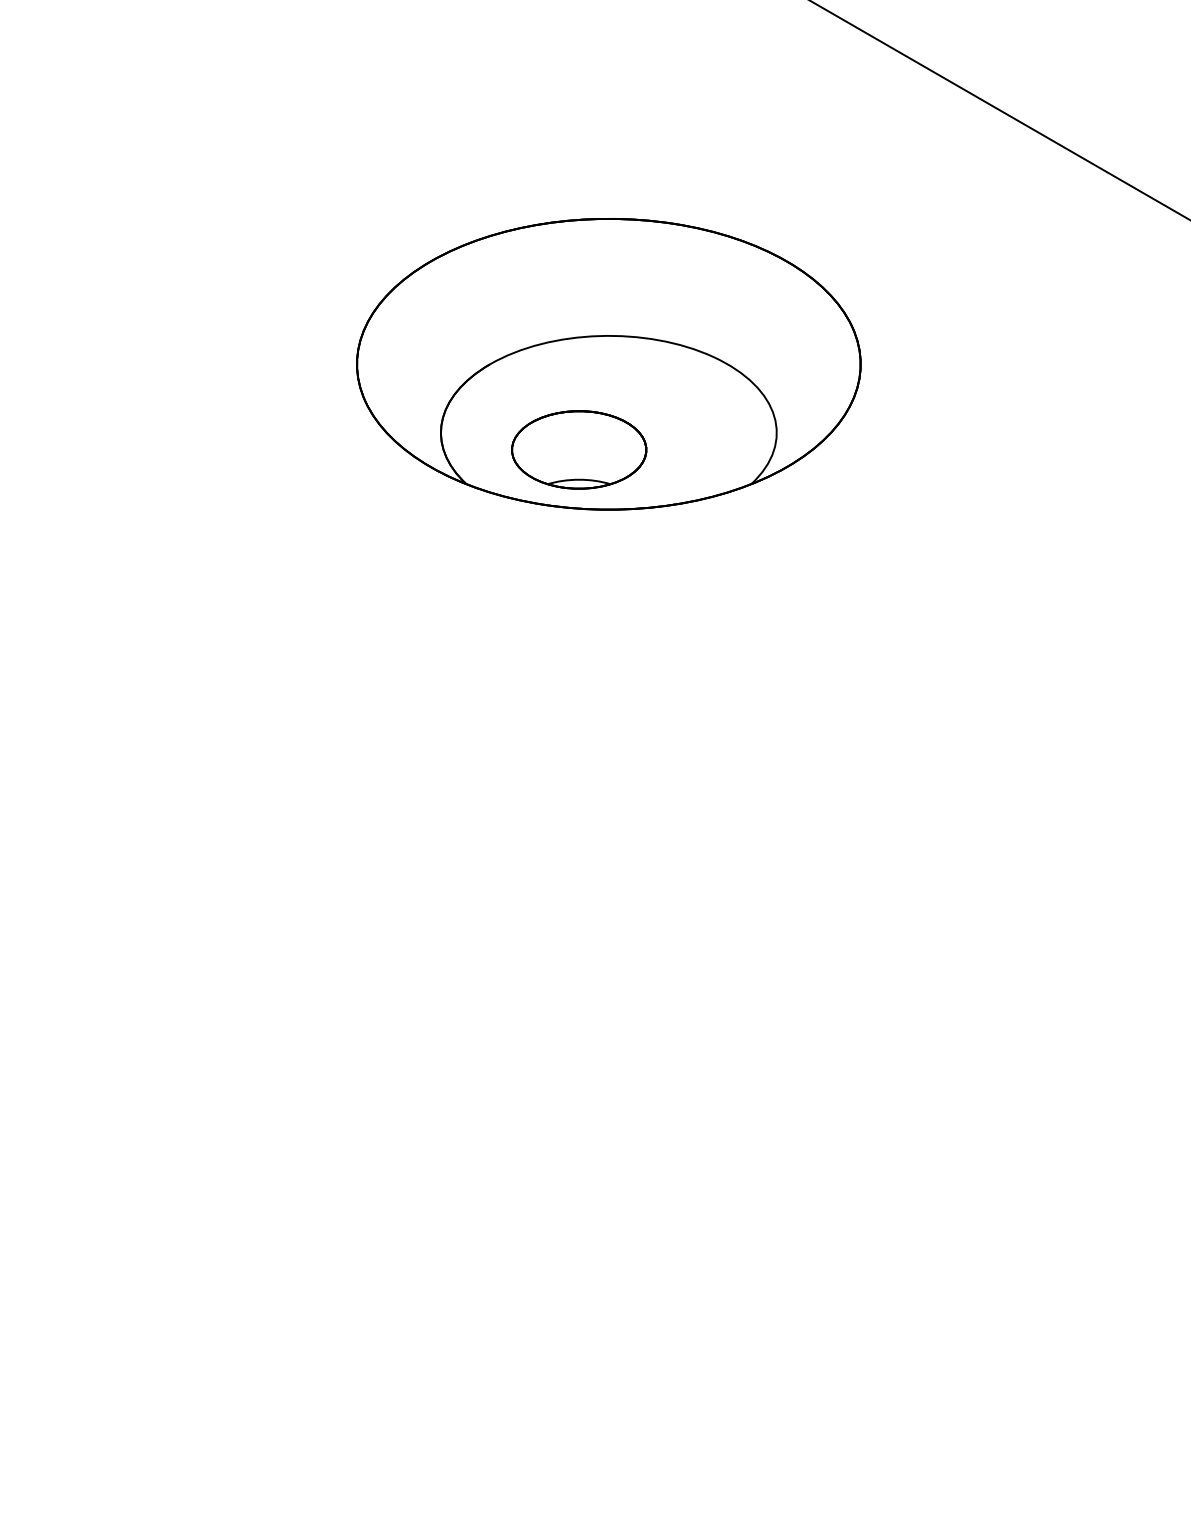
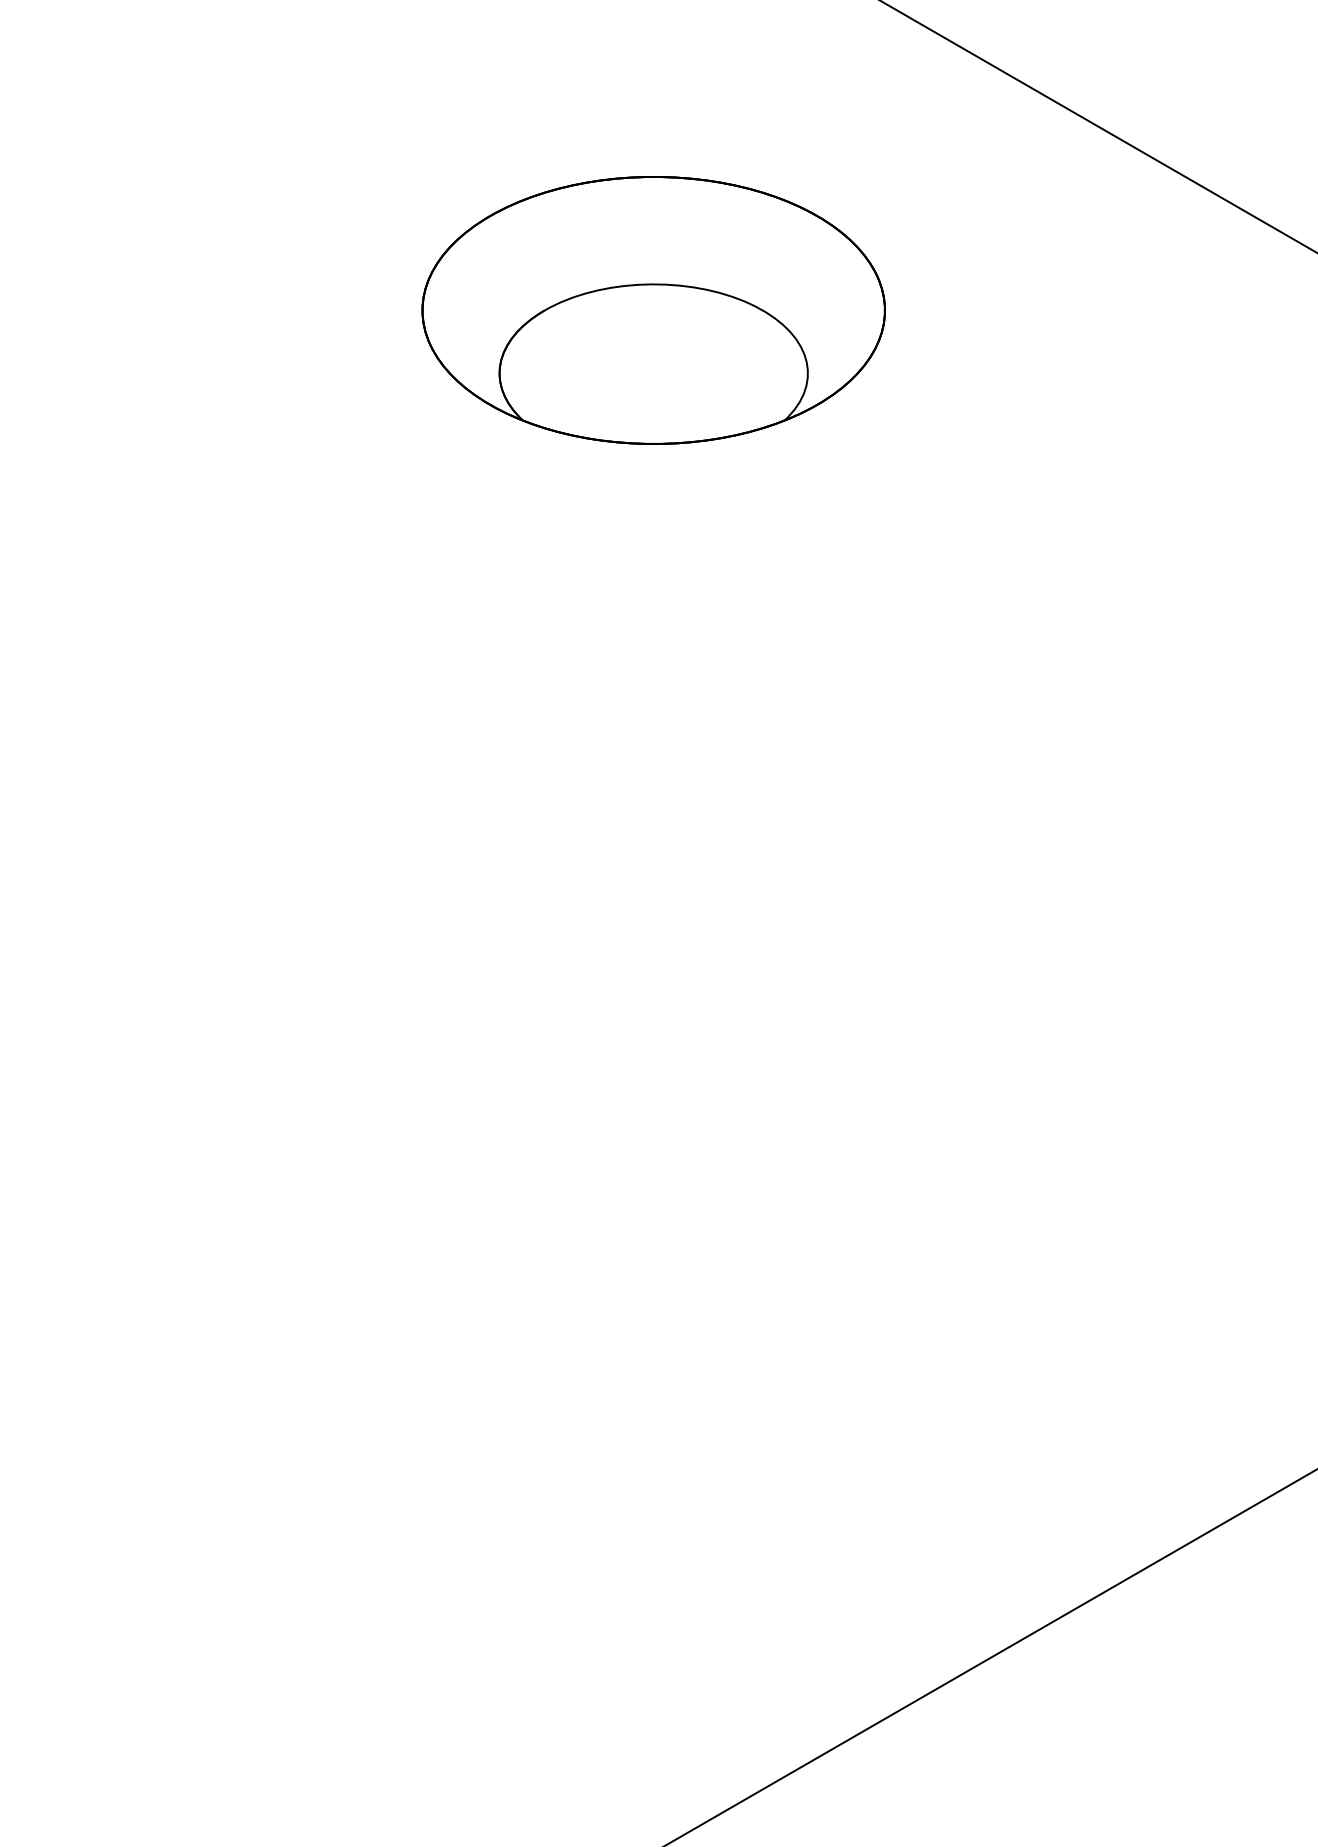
part: (579, 449) -> (626, 388), removed

